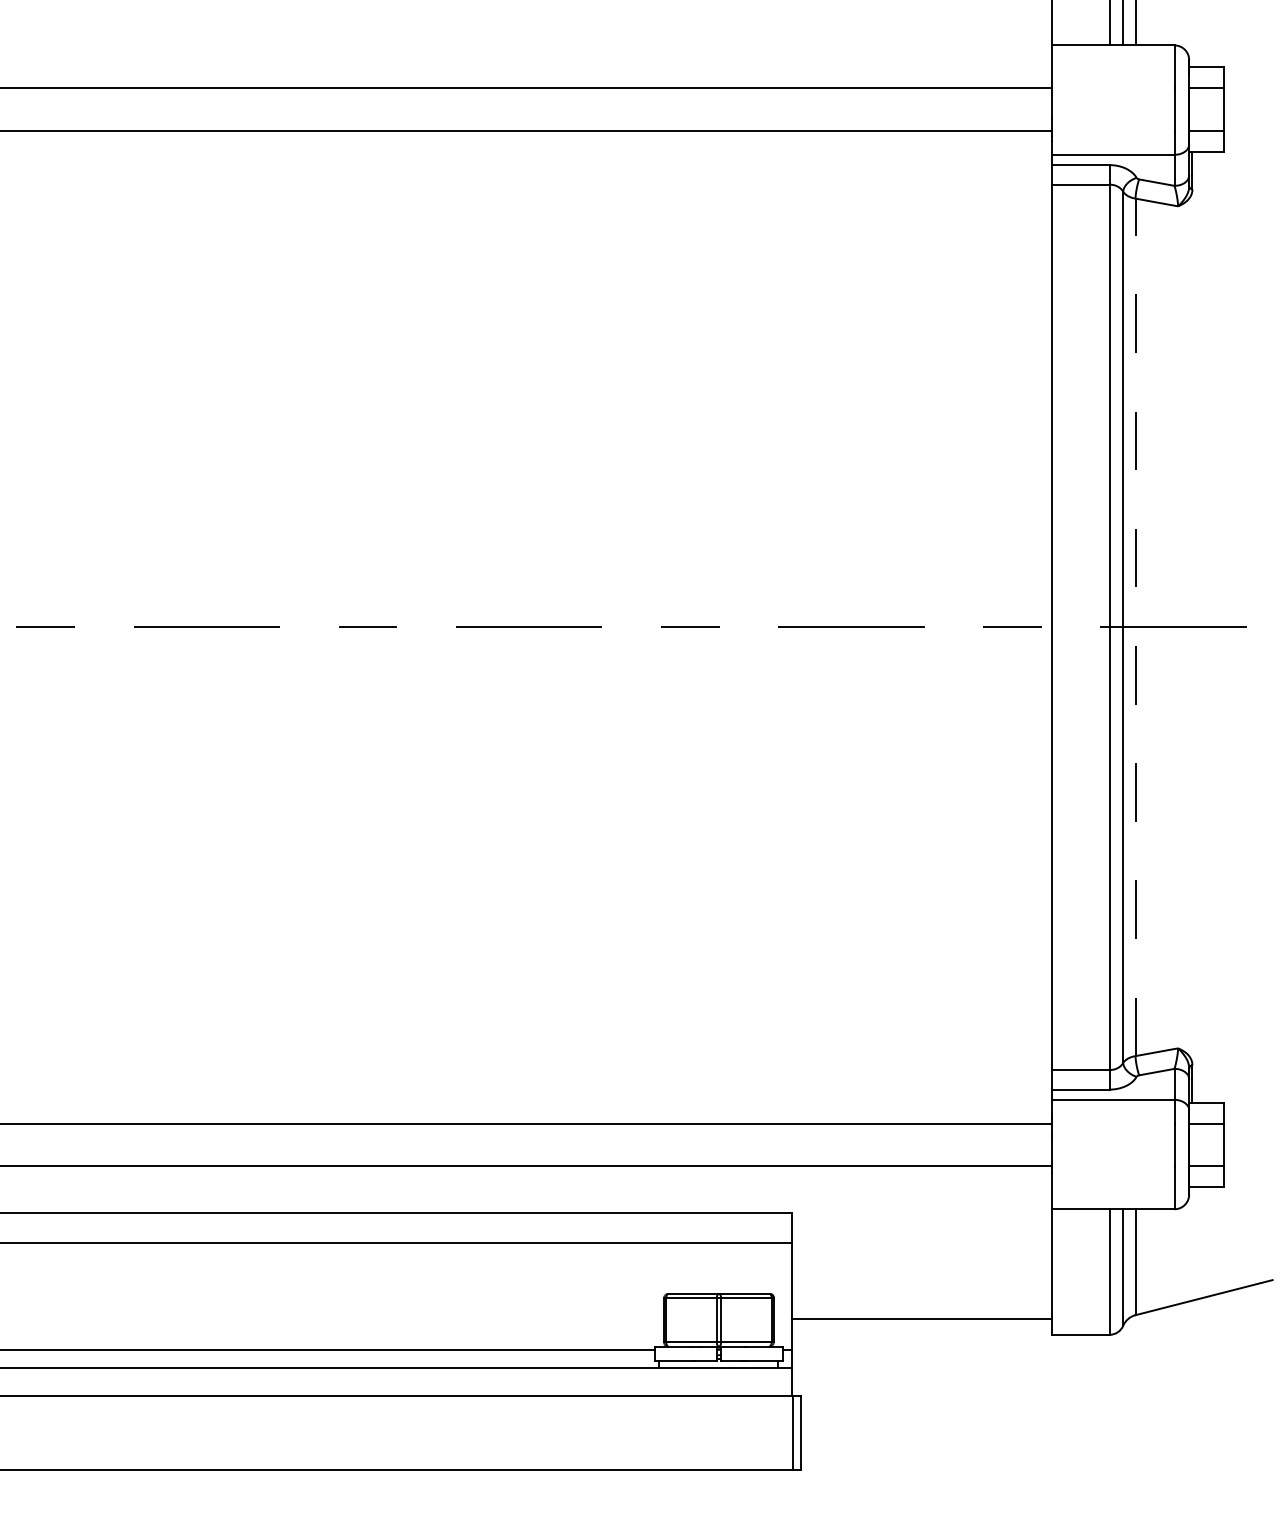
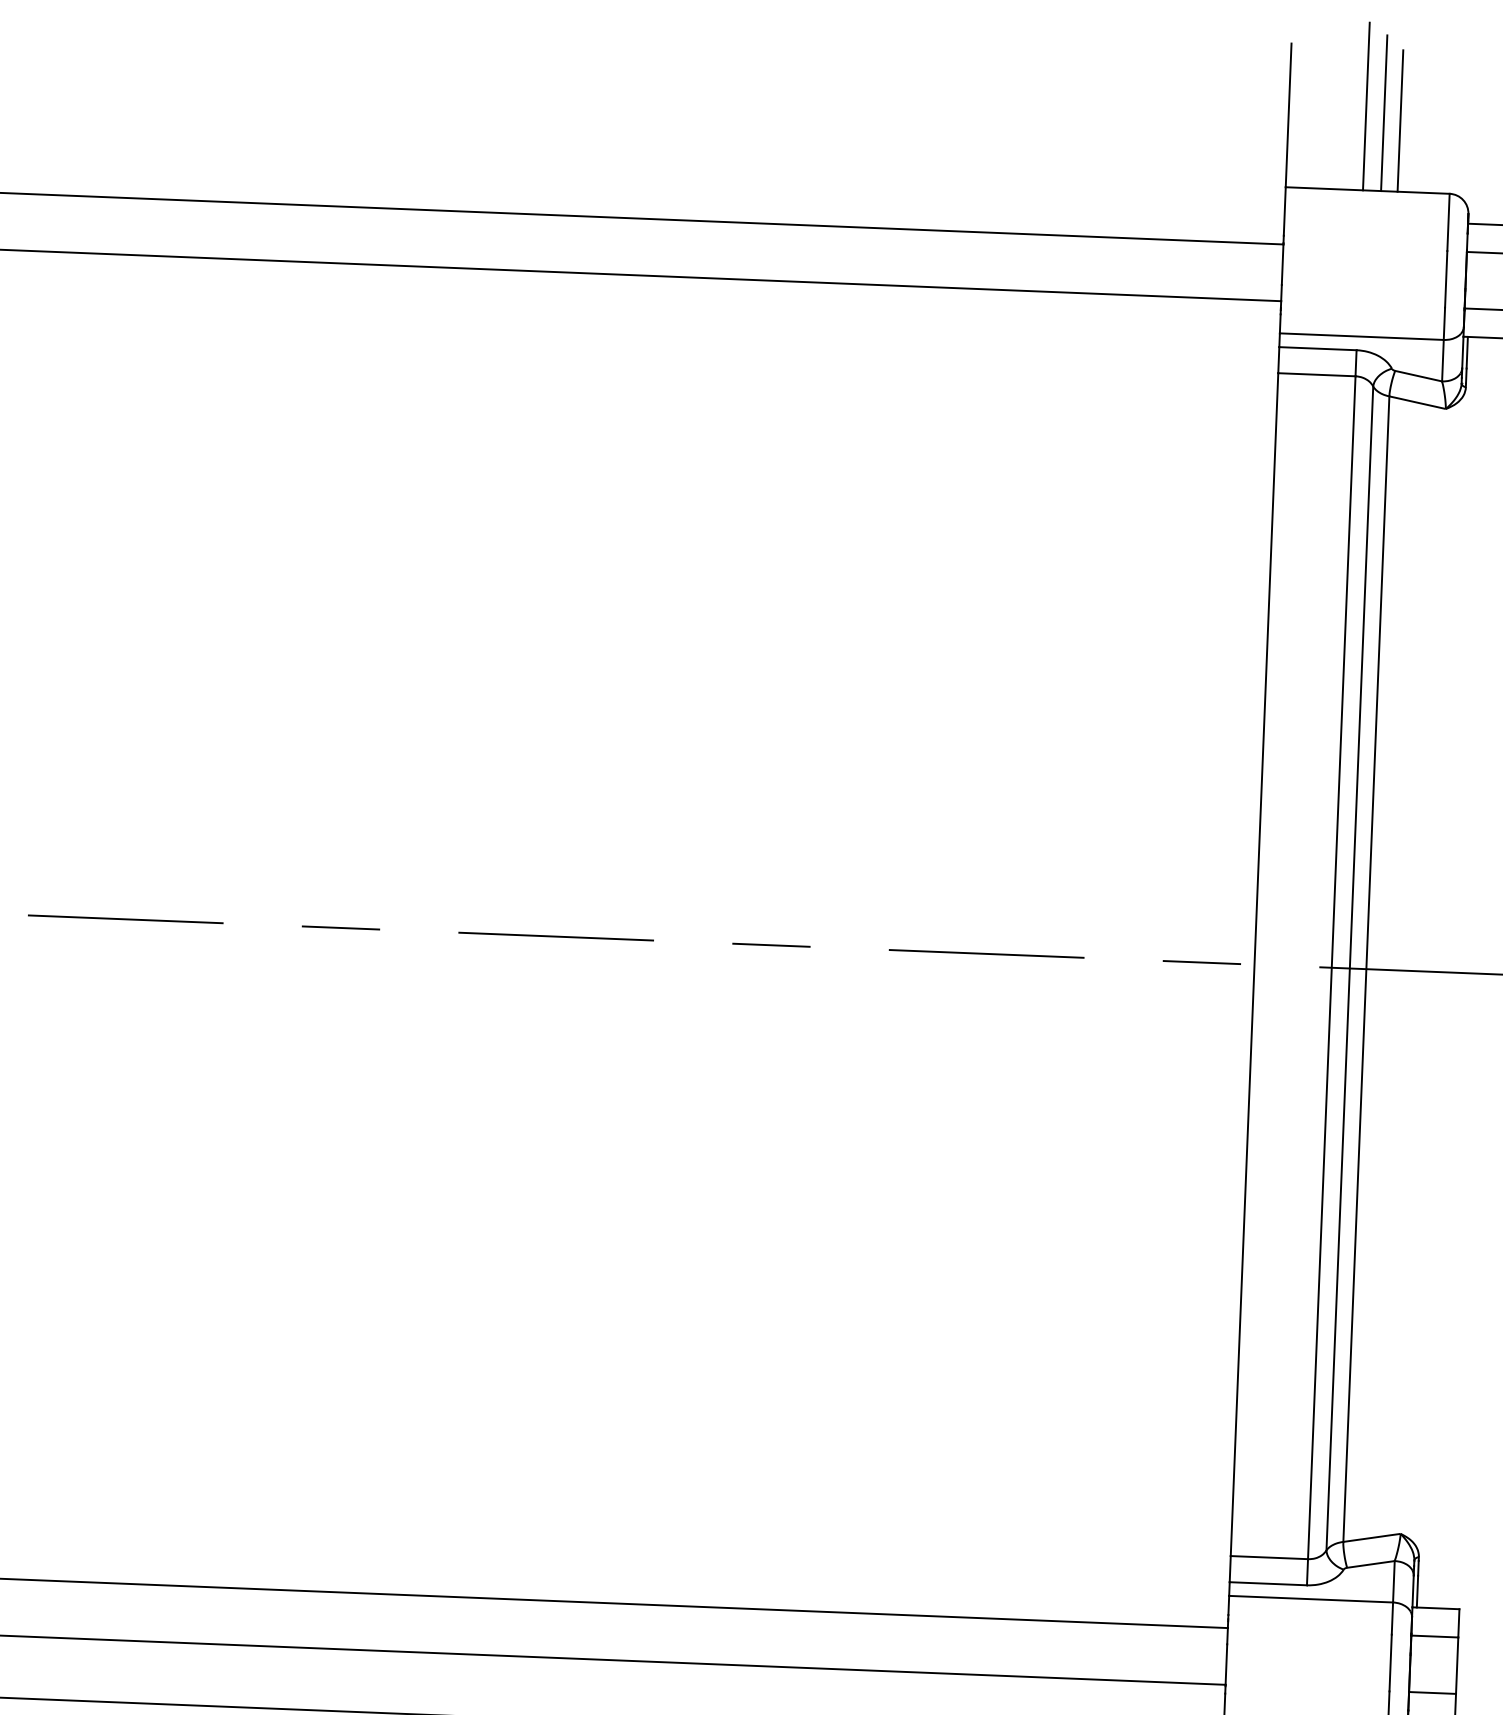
line: (1135, 627) -> (1366, 969), dashed -> solid

